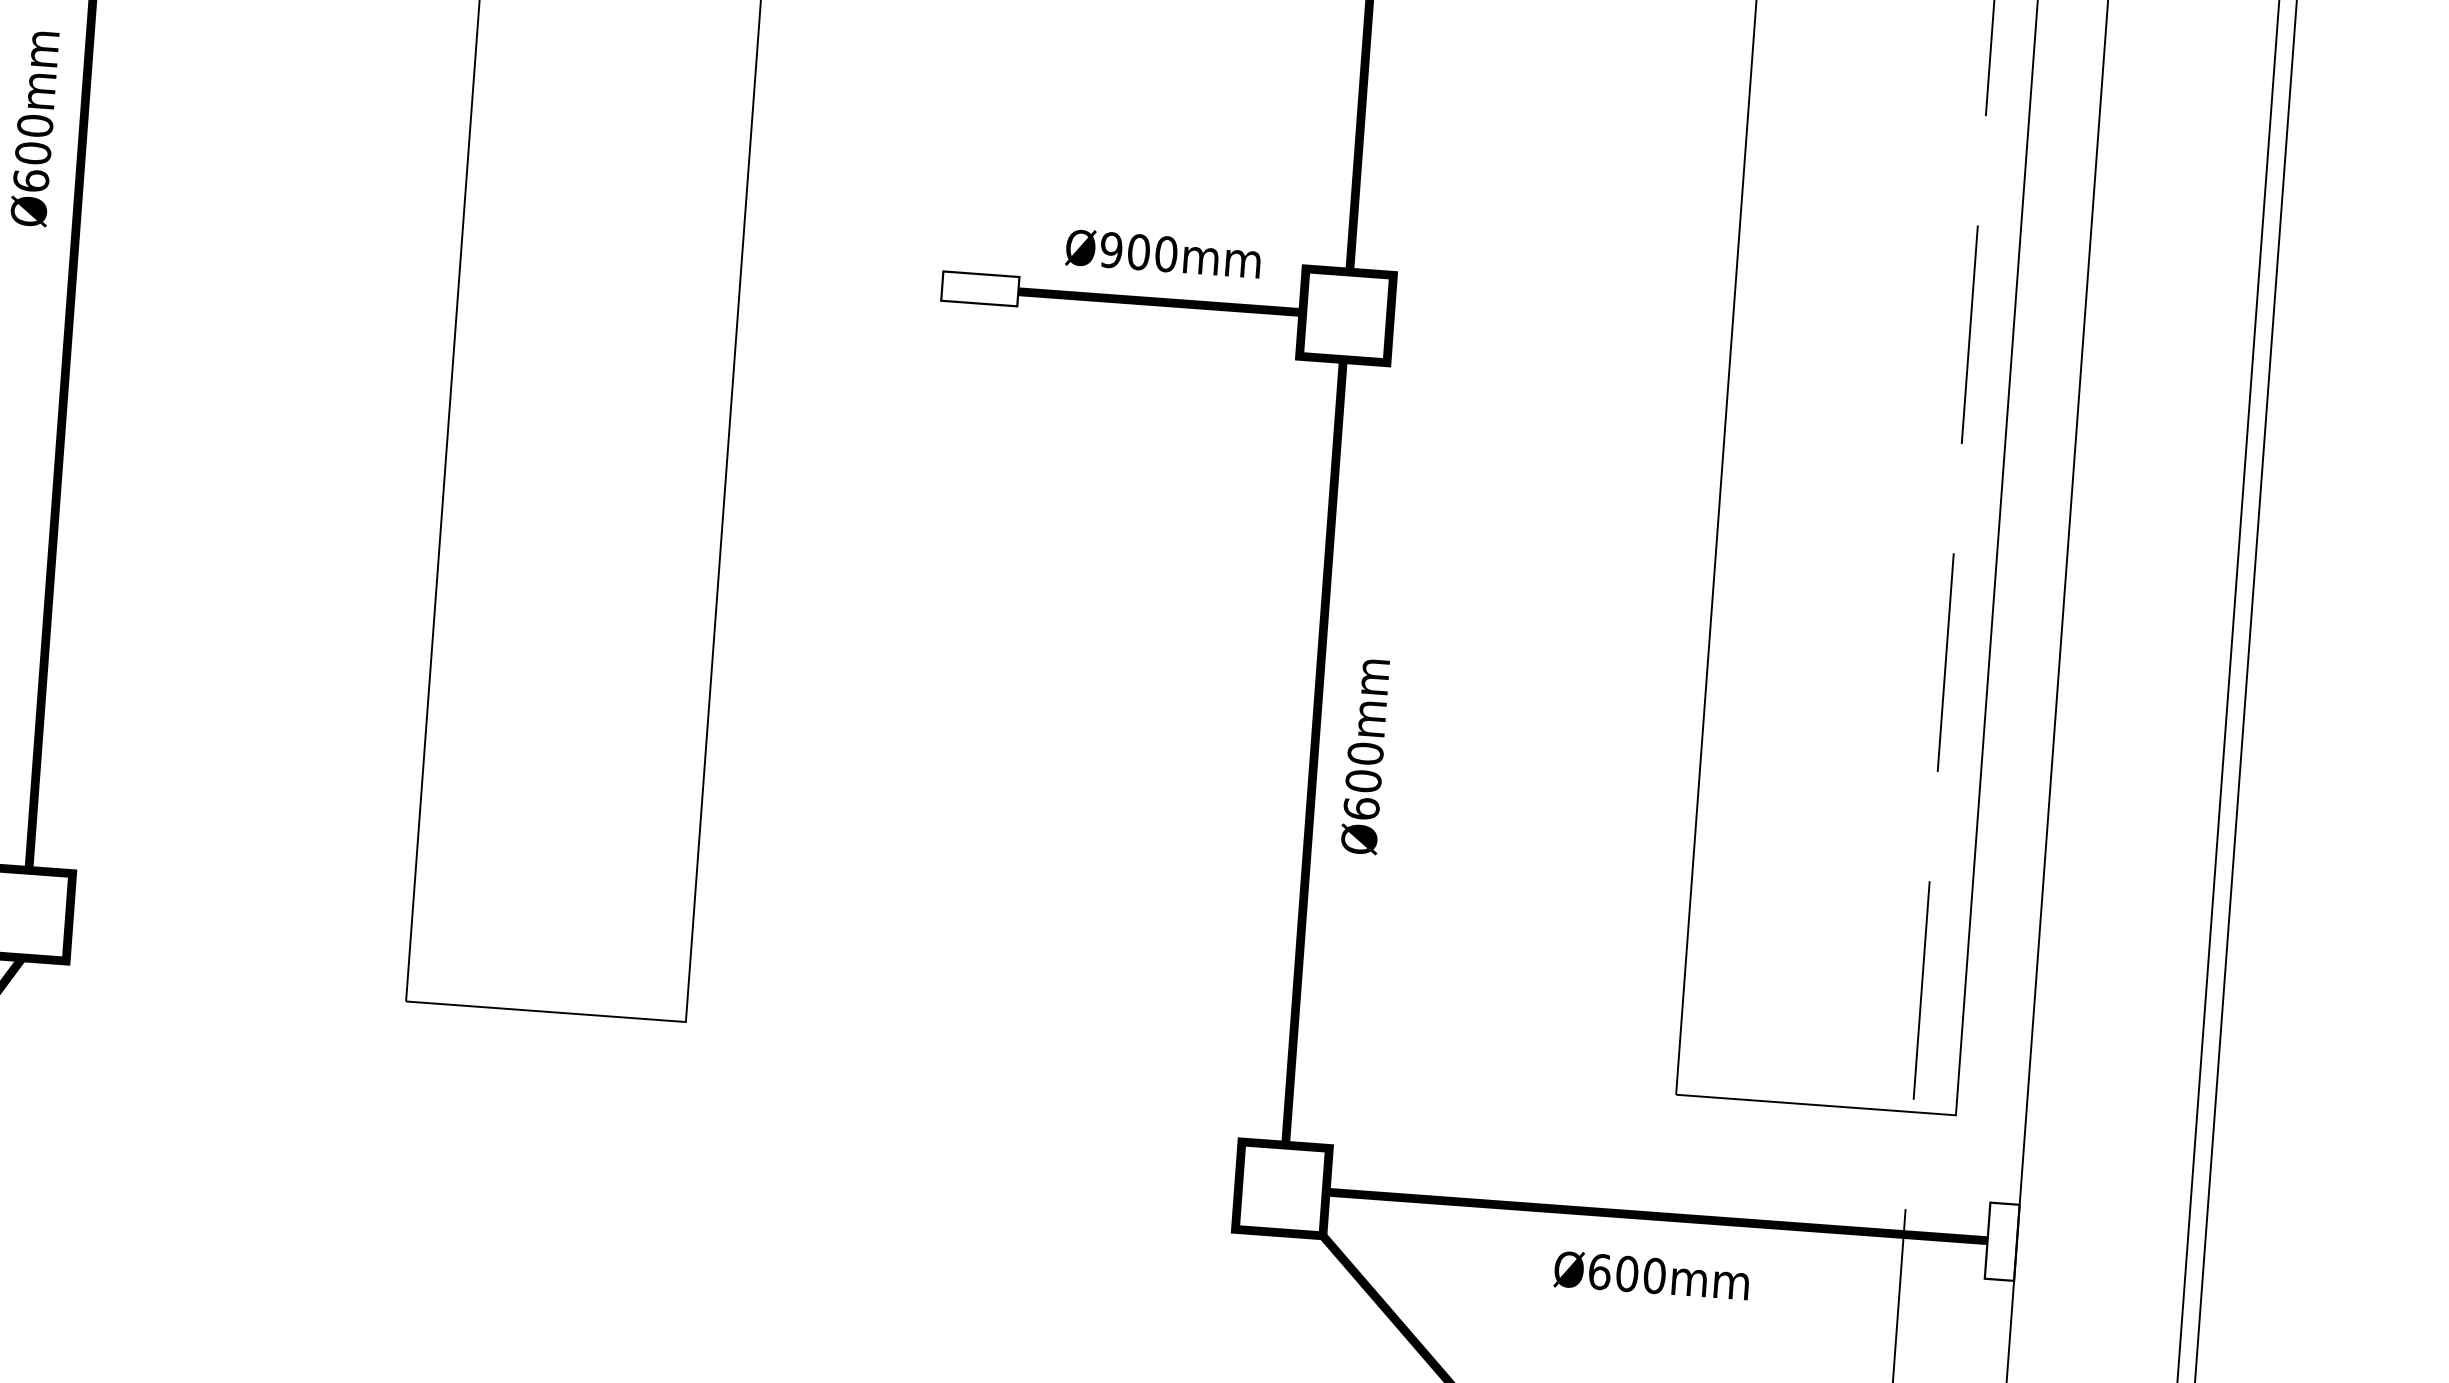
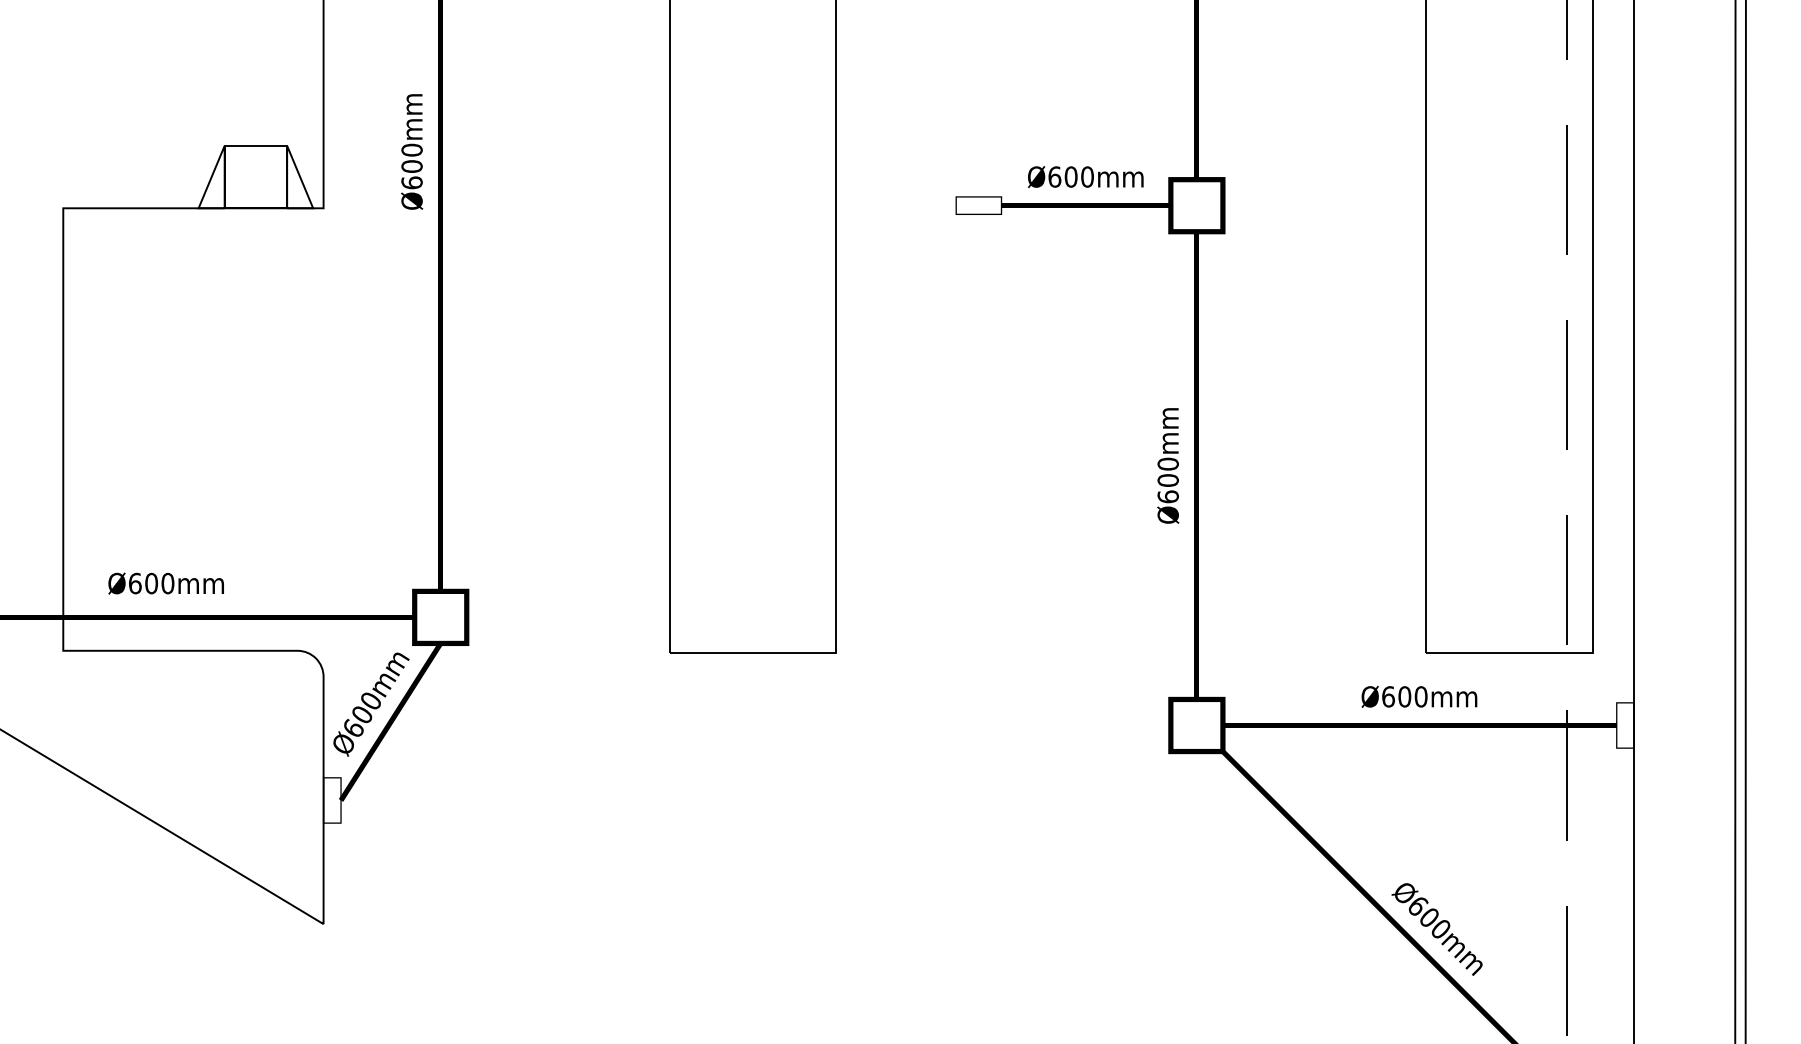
text: (1110, 249) -> (1054, 176), Ø900mm -> Ø600mm
text: (1365, 755) -> (1168, 465), moved
text: (1651, 1275) -> (1419, 696), moved

